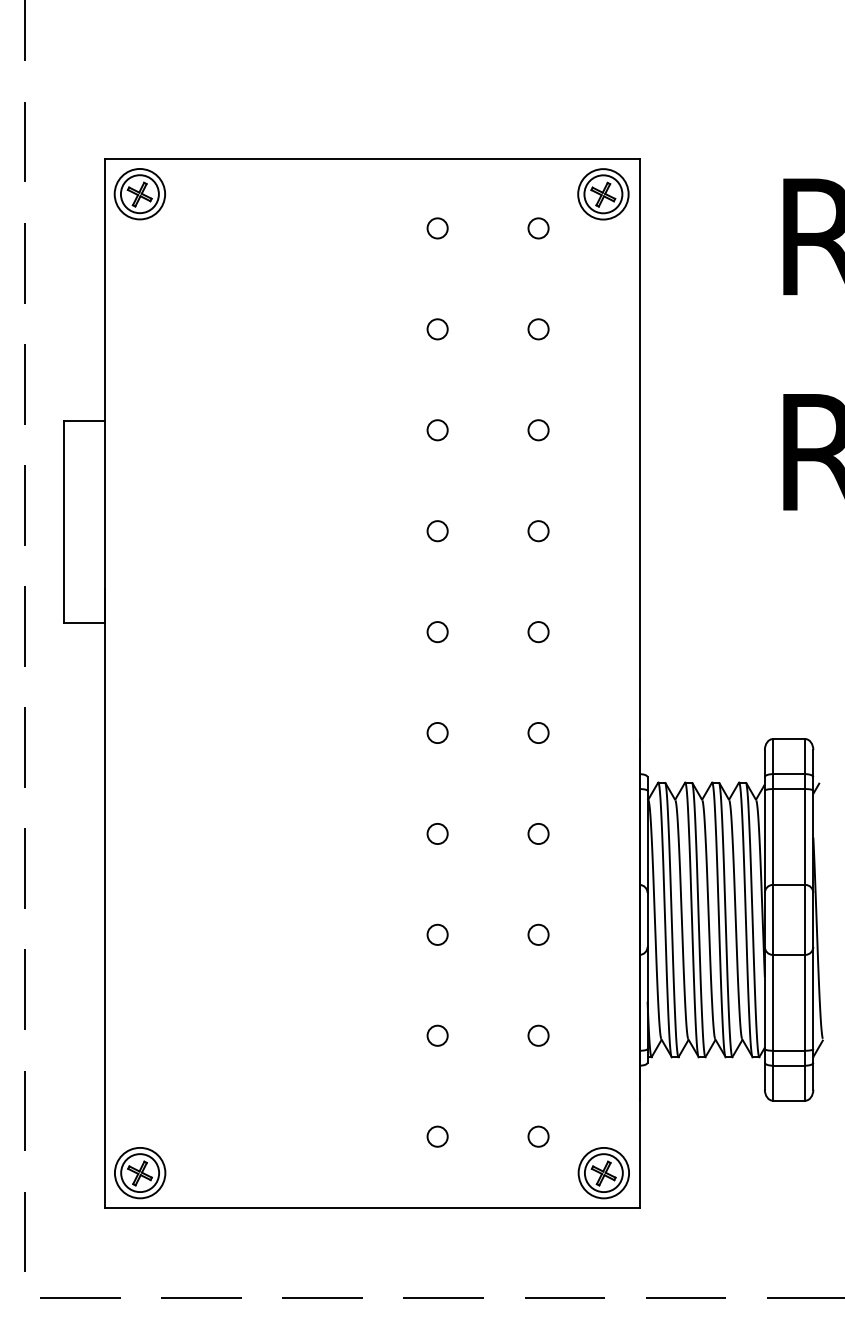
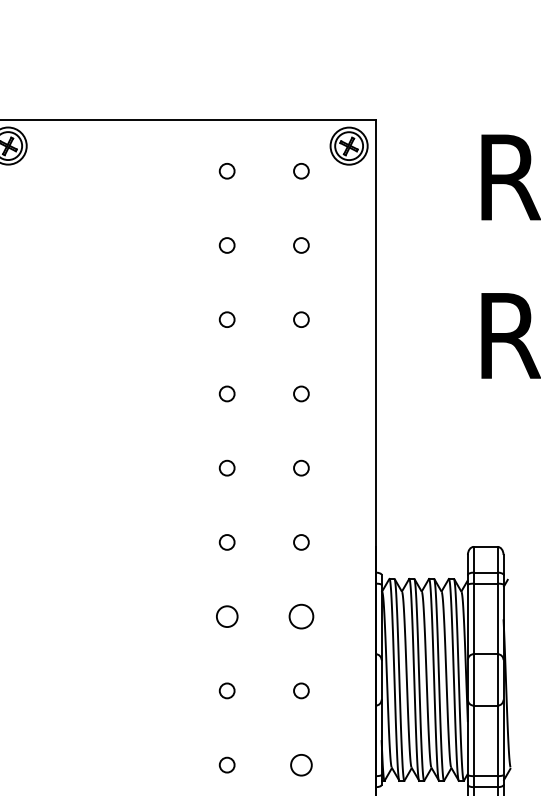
circle: (437, 833) -> (227, 616), size x1.4
circle: (538, 833) -> (301, 616), size x1.6
circle: (538, 1035) -> (301, 764), size x1.4

